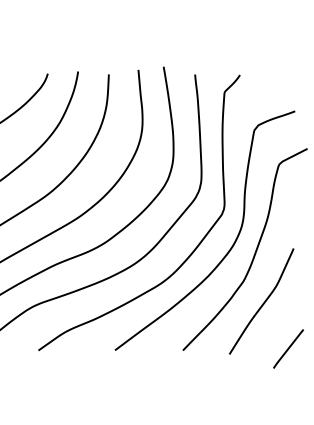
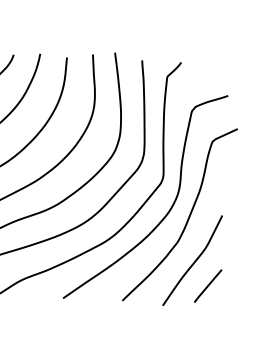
line: (288, 348) -> (208, 285), moved

